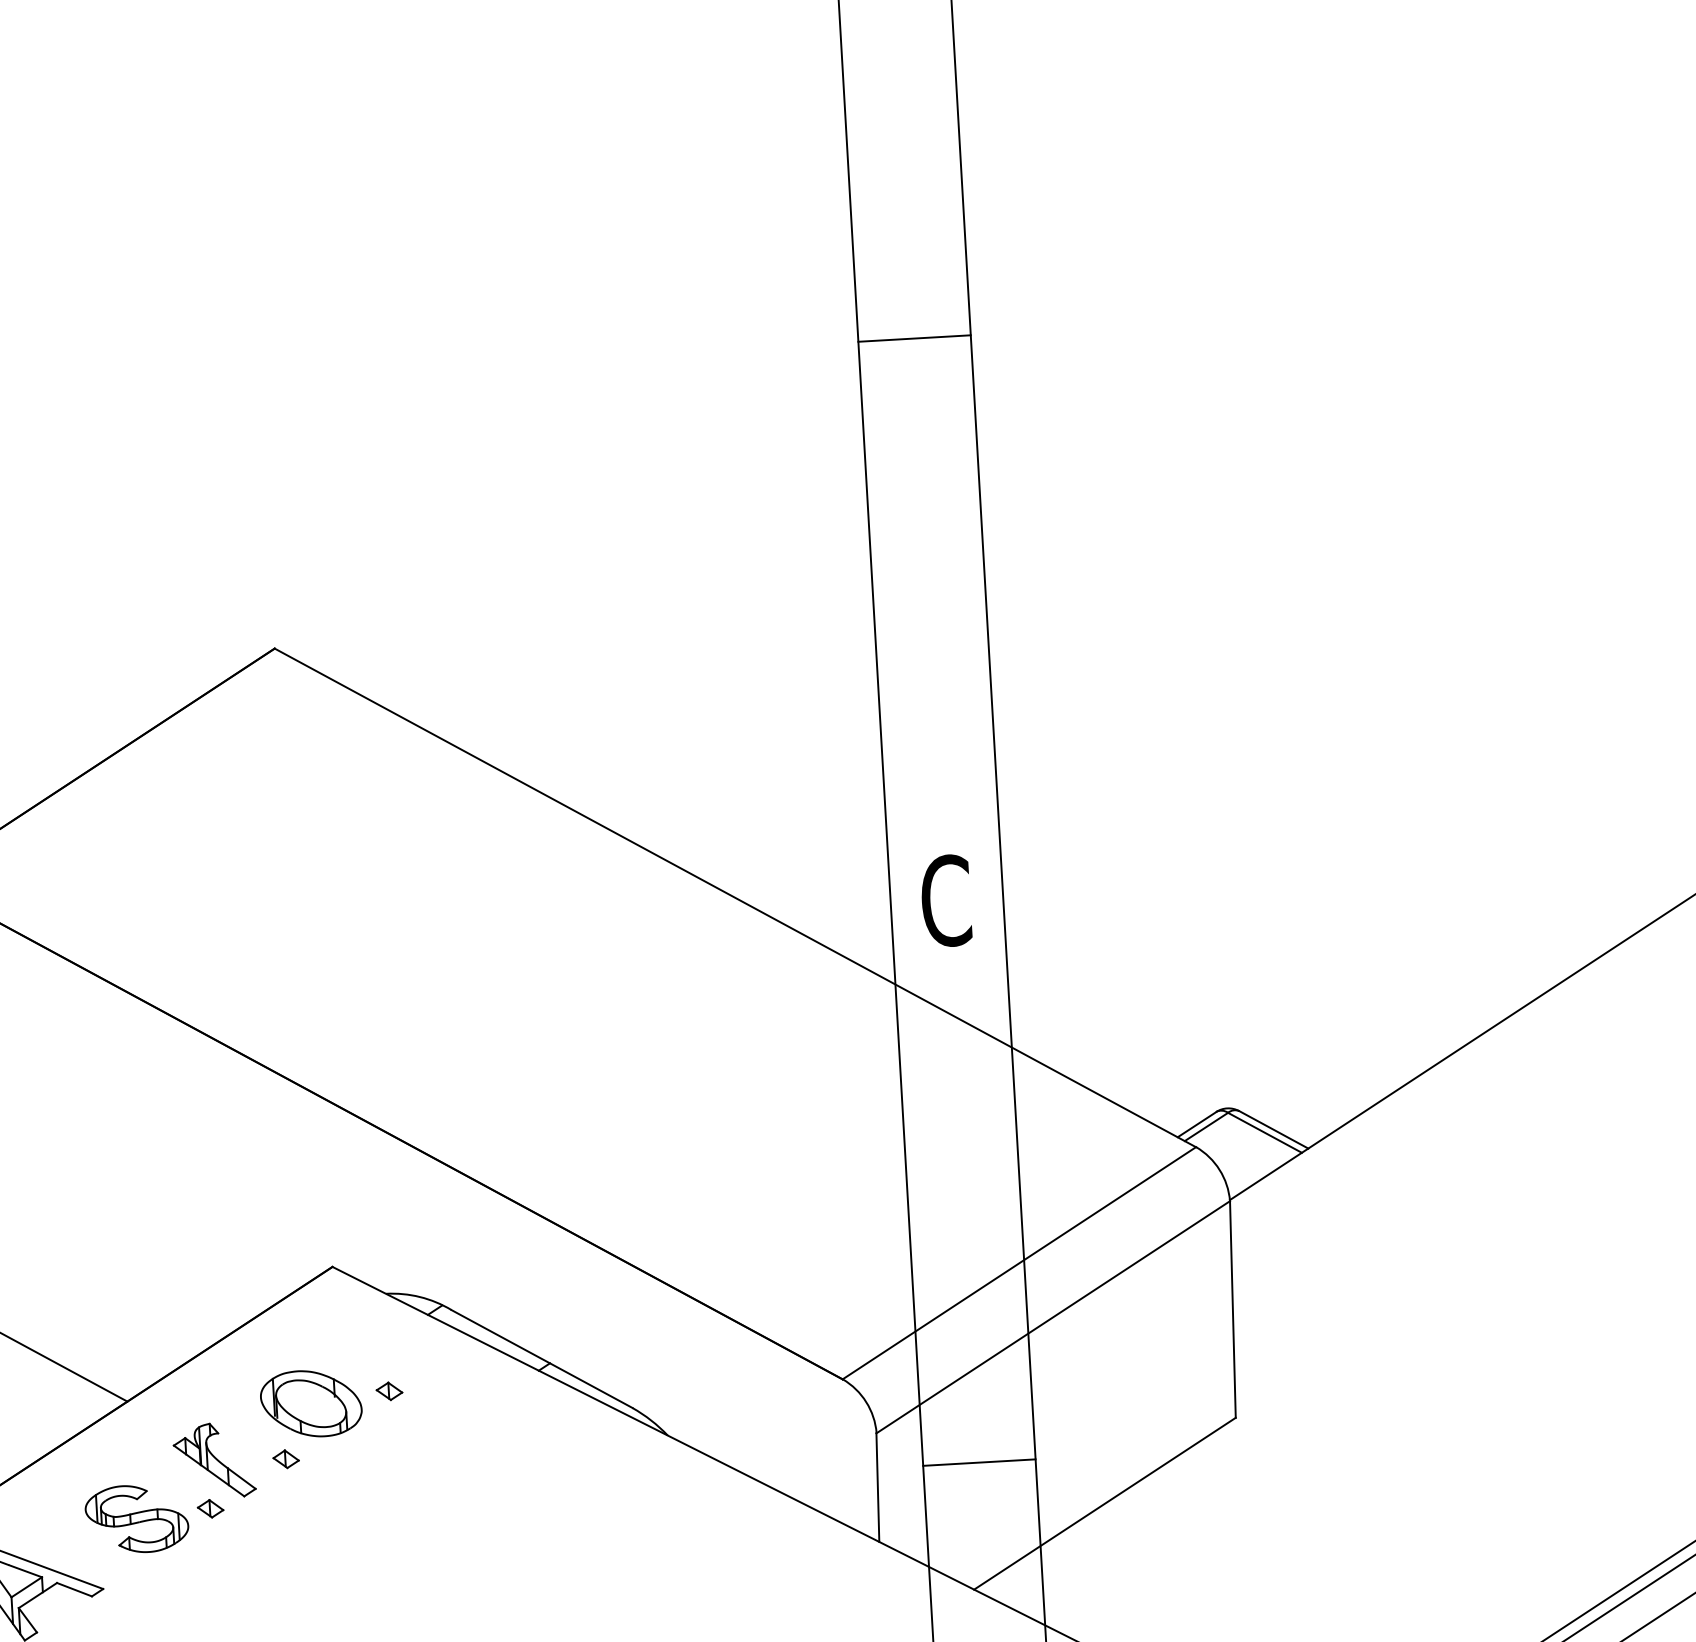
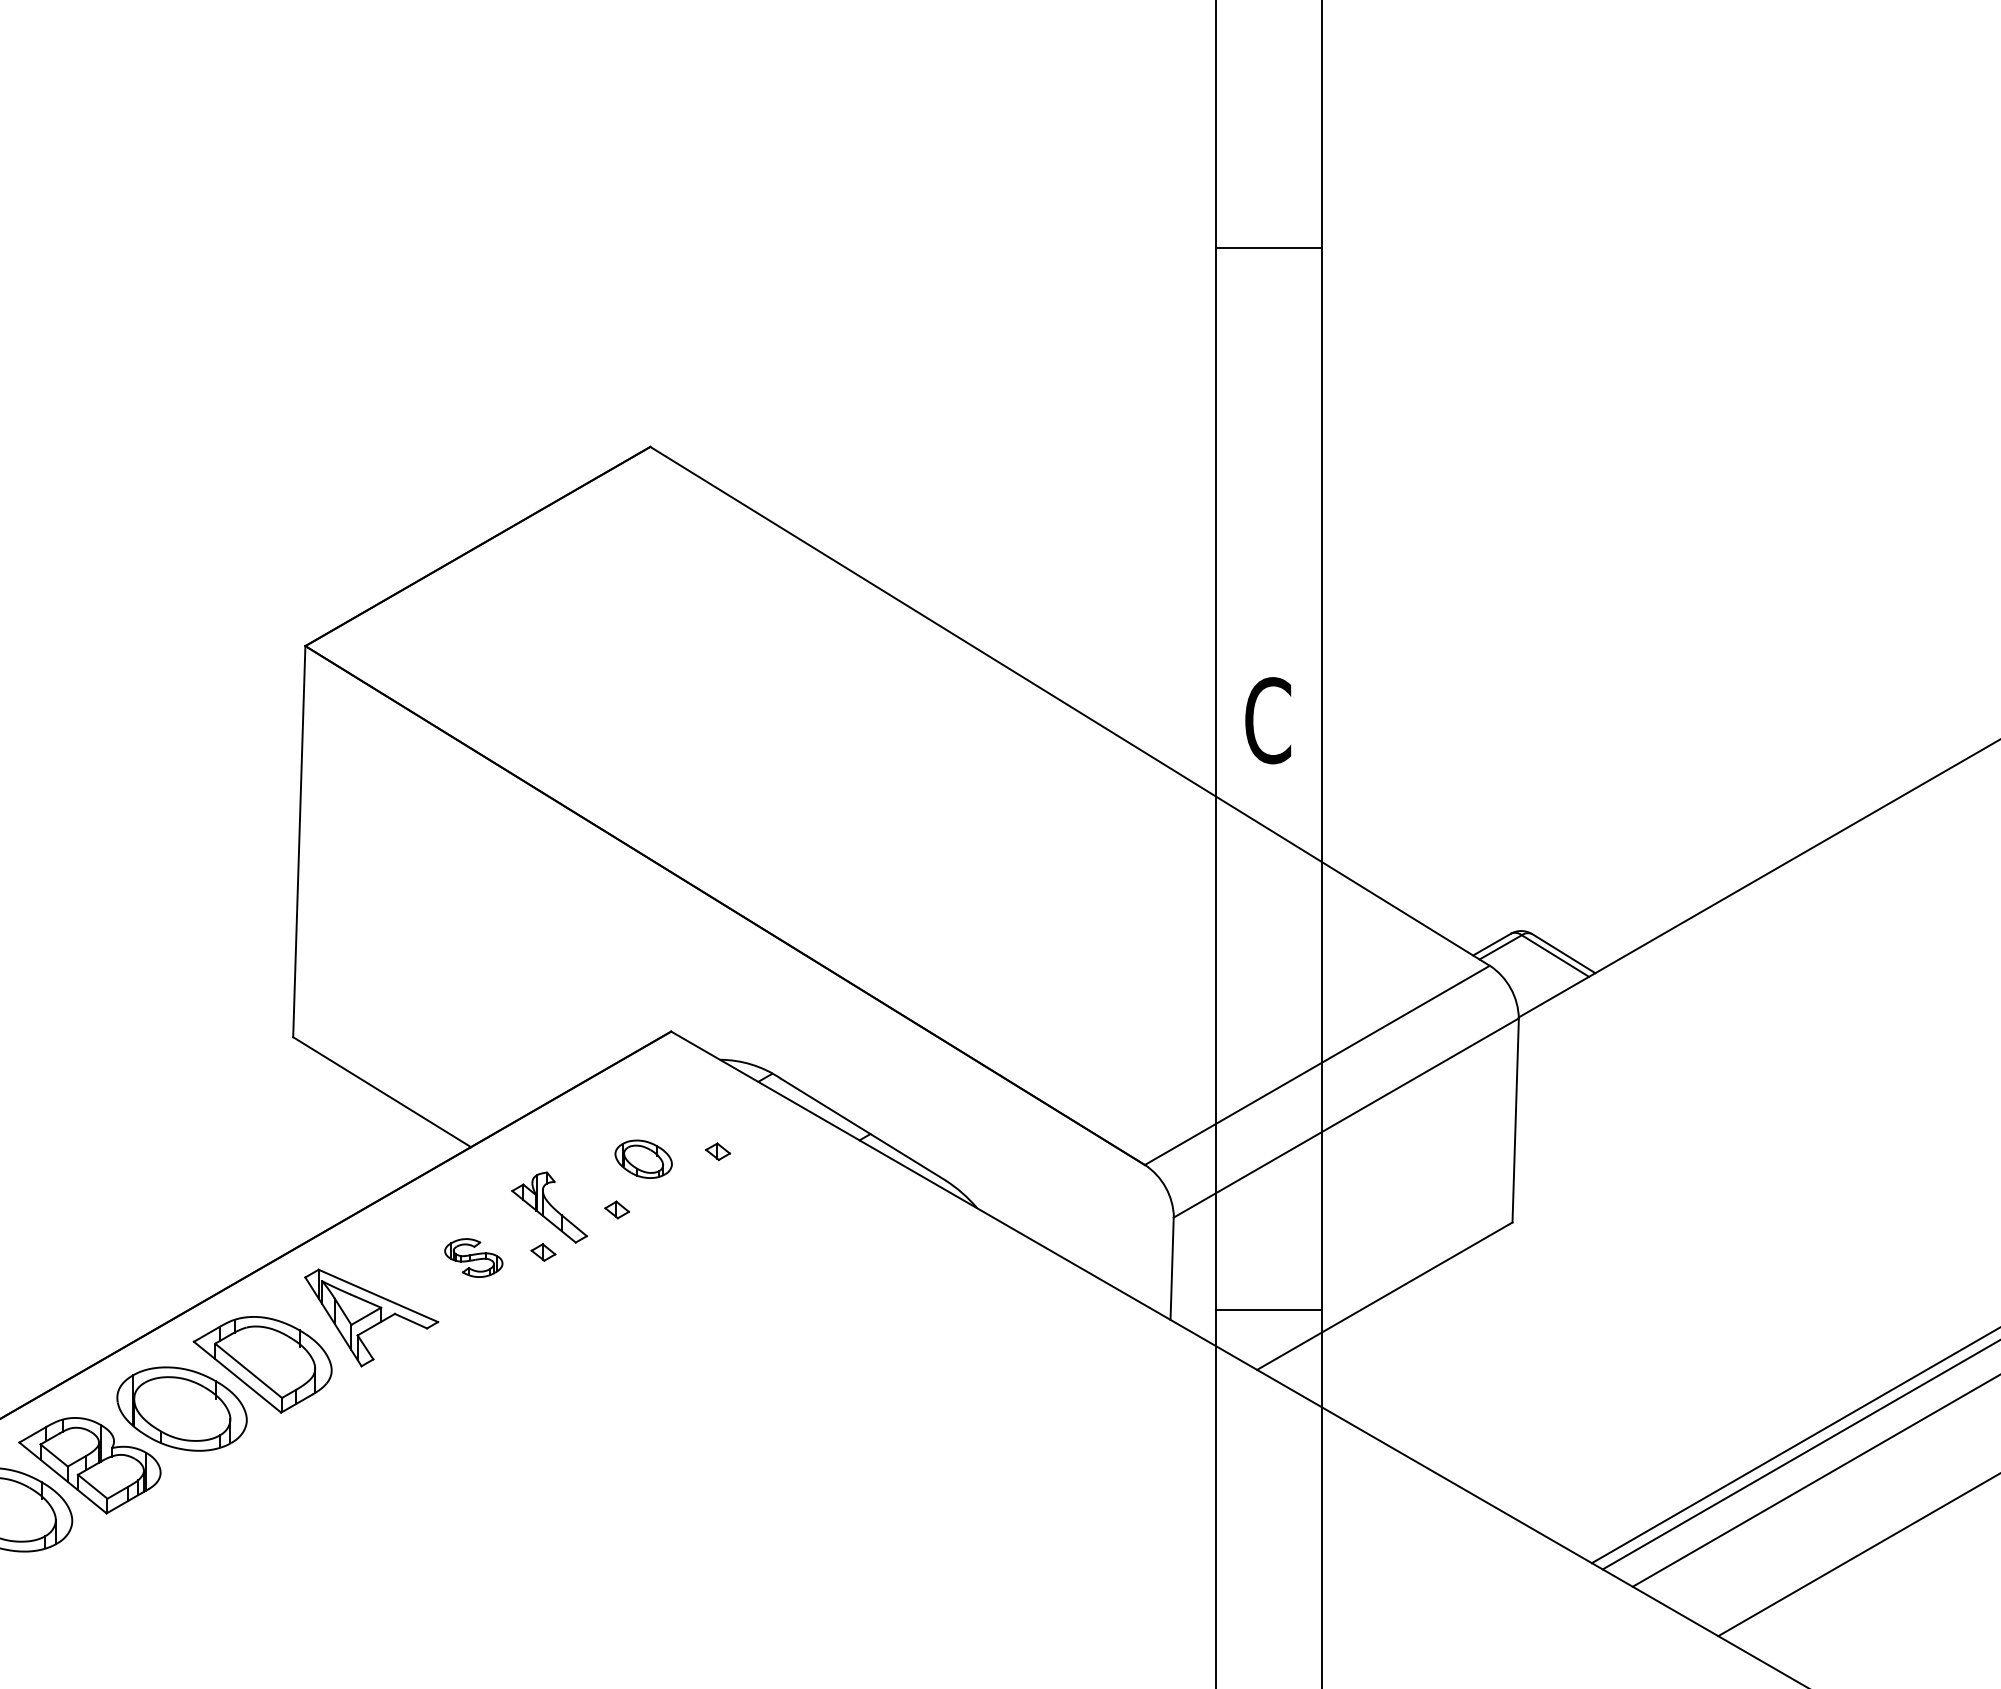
line: (914, 339) -> (1268, 248), moved
part: (310, 1404) -> (643, 1159), size x0.6
line: (978, 1462) -> (1268, 1309), moved
part: (136, 1518) -> (473, 1257), size x0.6

